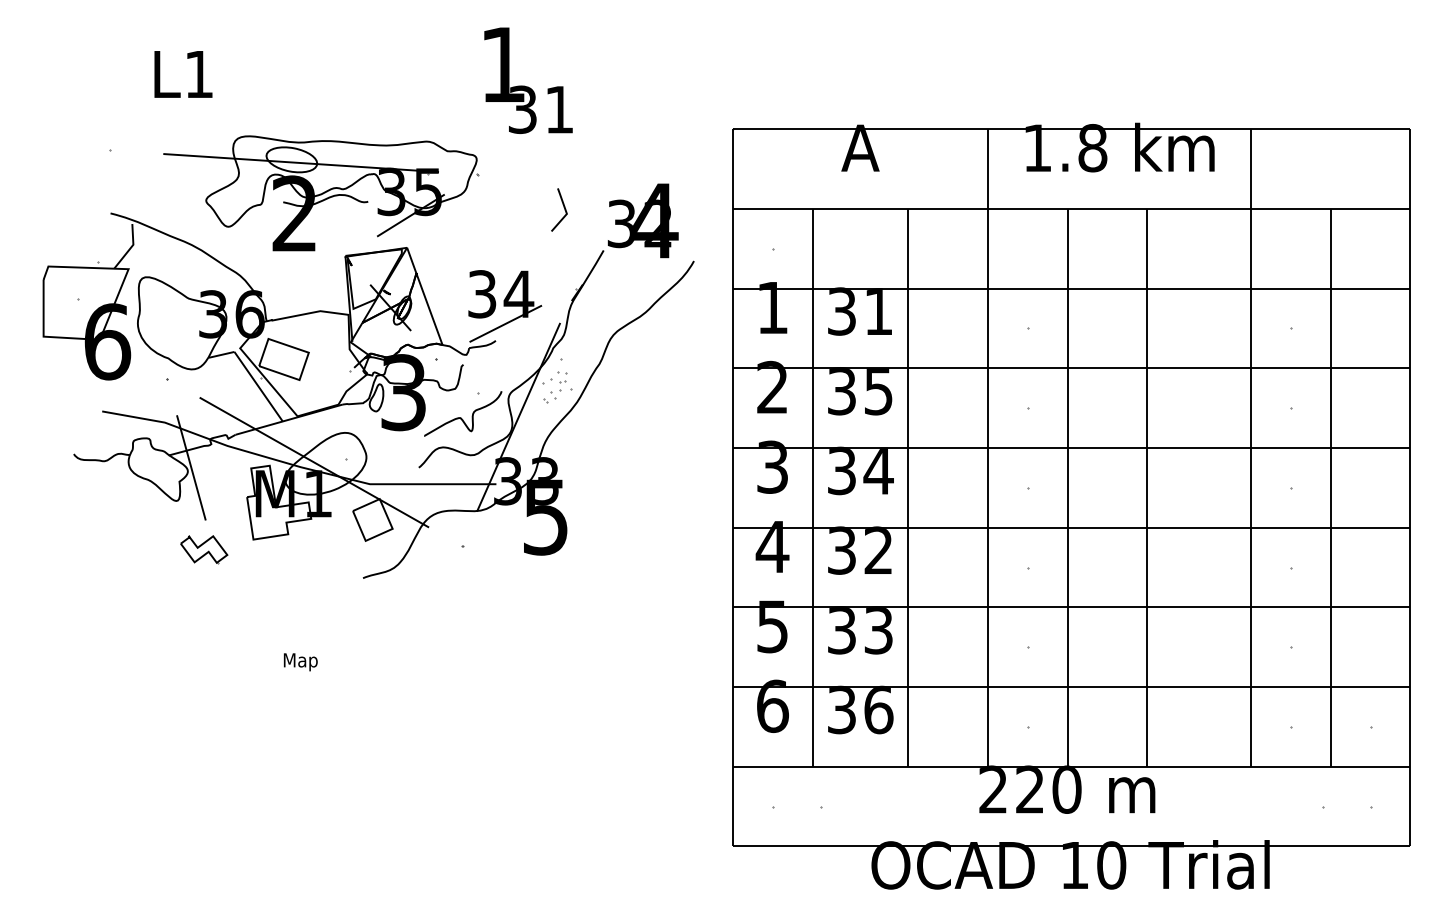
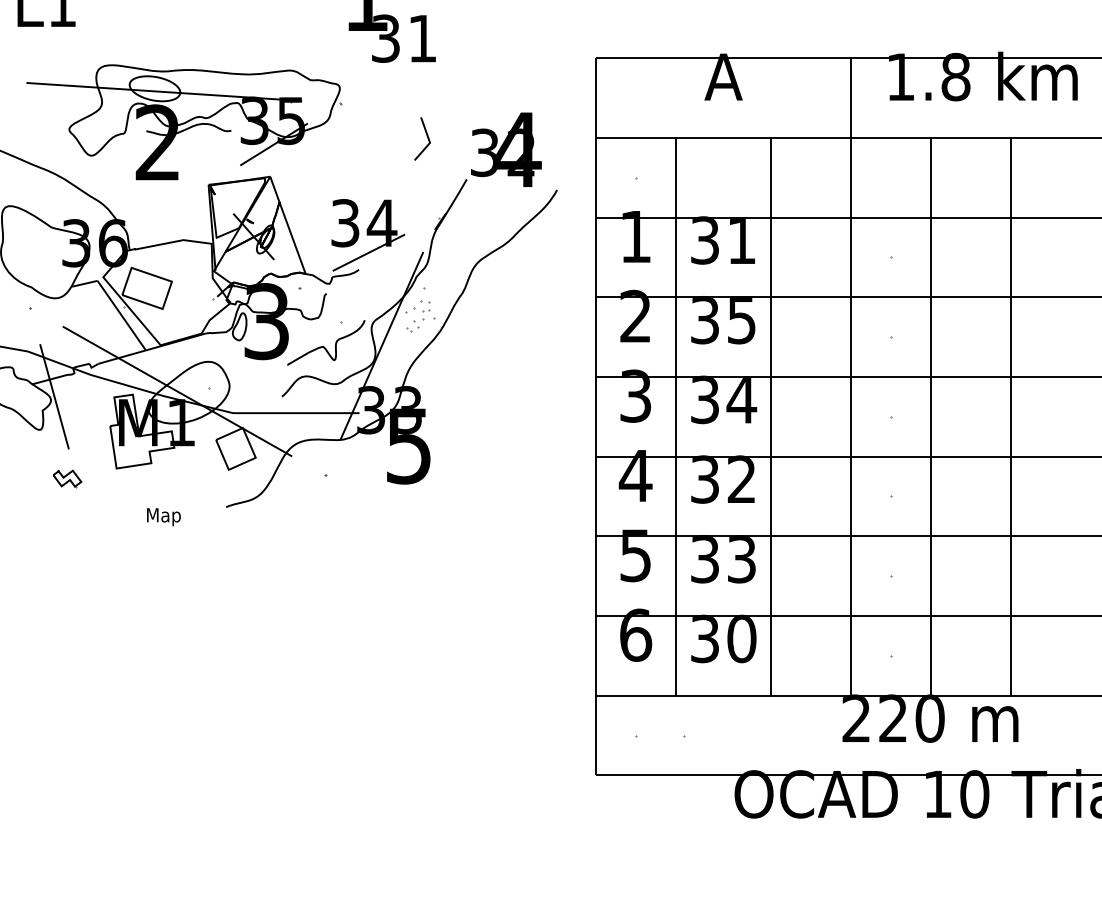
part: (204, 549) -> (67, 478), size x0.6
text: (300, 662) -> (163, 517), moved
text: (878, 709) -> (741, 638), 36 -> 30

